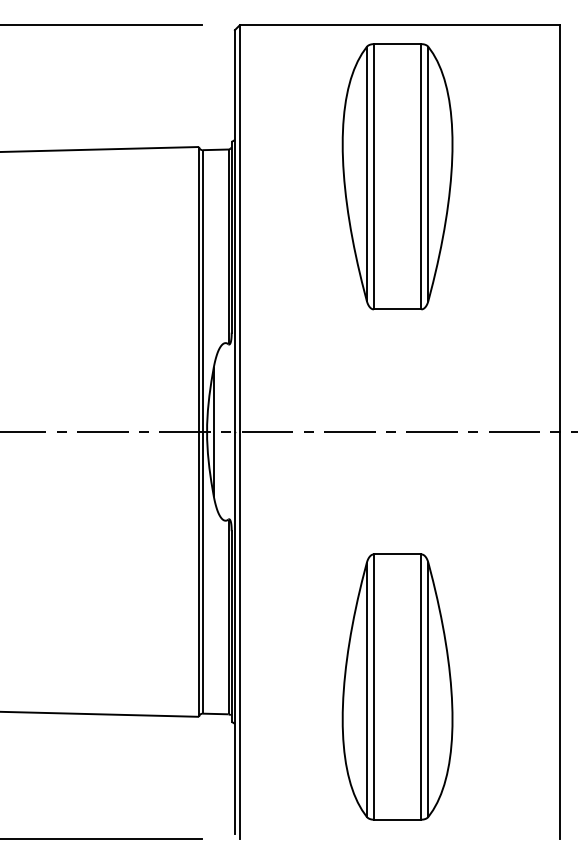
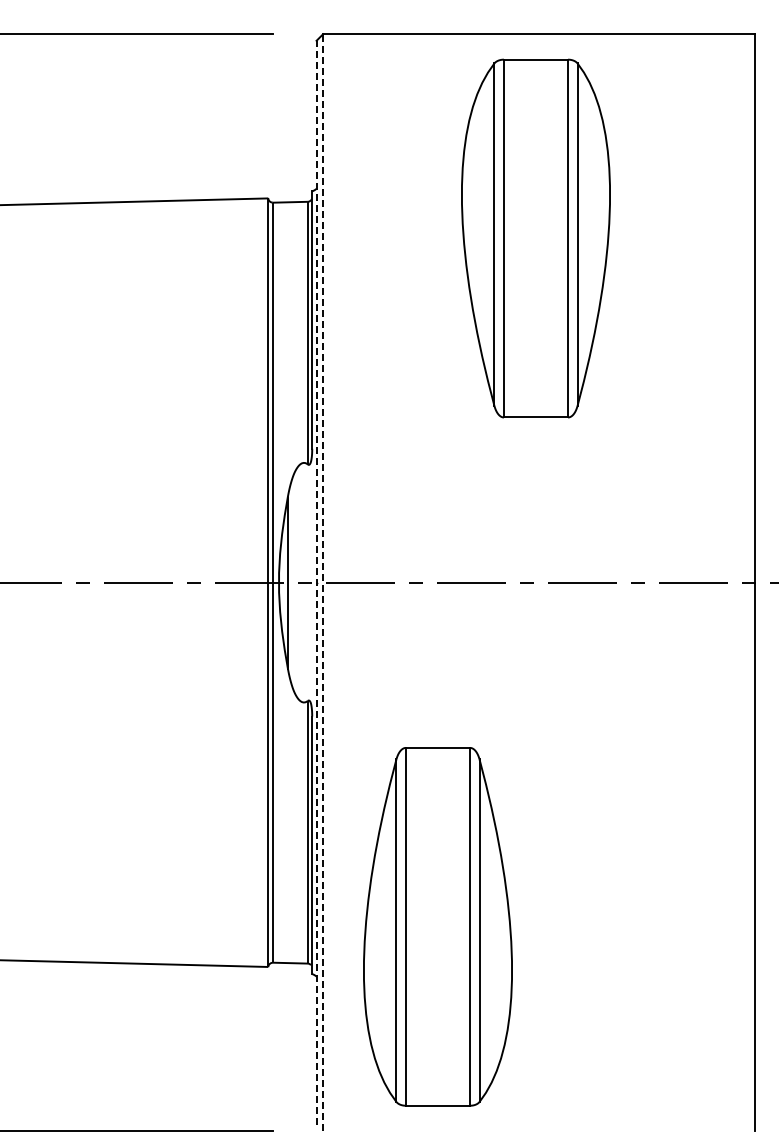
line: (234, 431) -> (316, 582), solid -> dashed
line: (240, 431) -> (323, 582), solid -> dashed
part: (397, 686) -> (437, 926), moved

